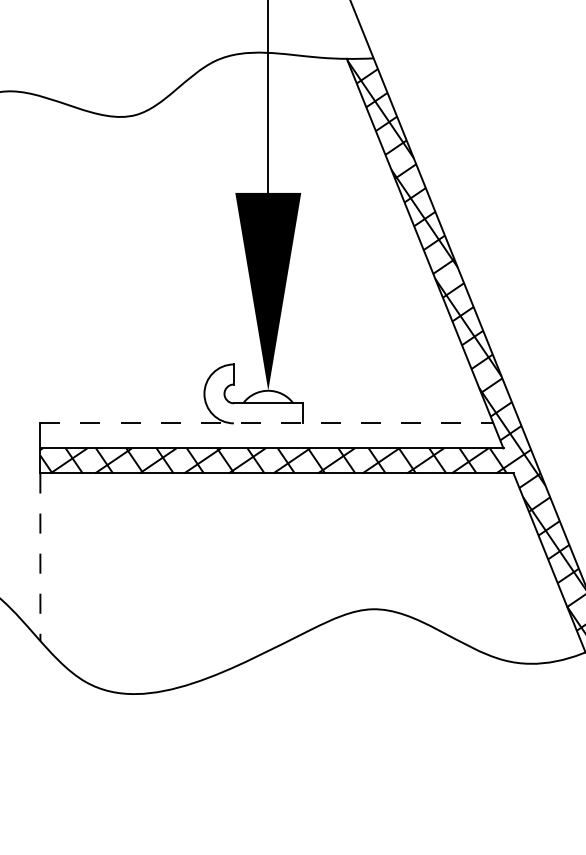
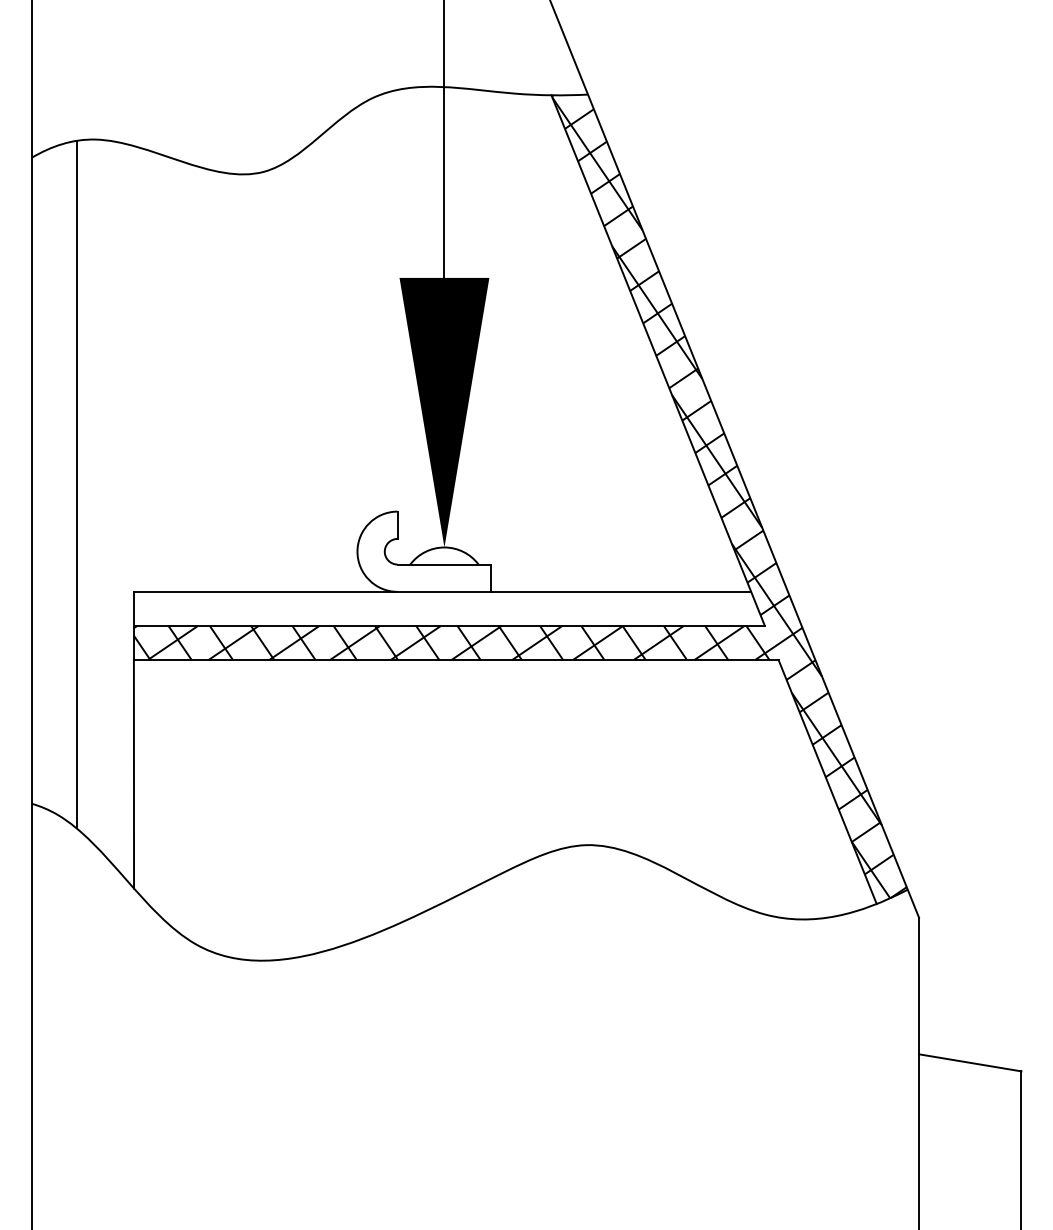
line: (266, 423) -> (442, 591), dashed -> solid
line: (40, 557) -> (133, 774), dashed -> solid

